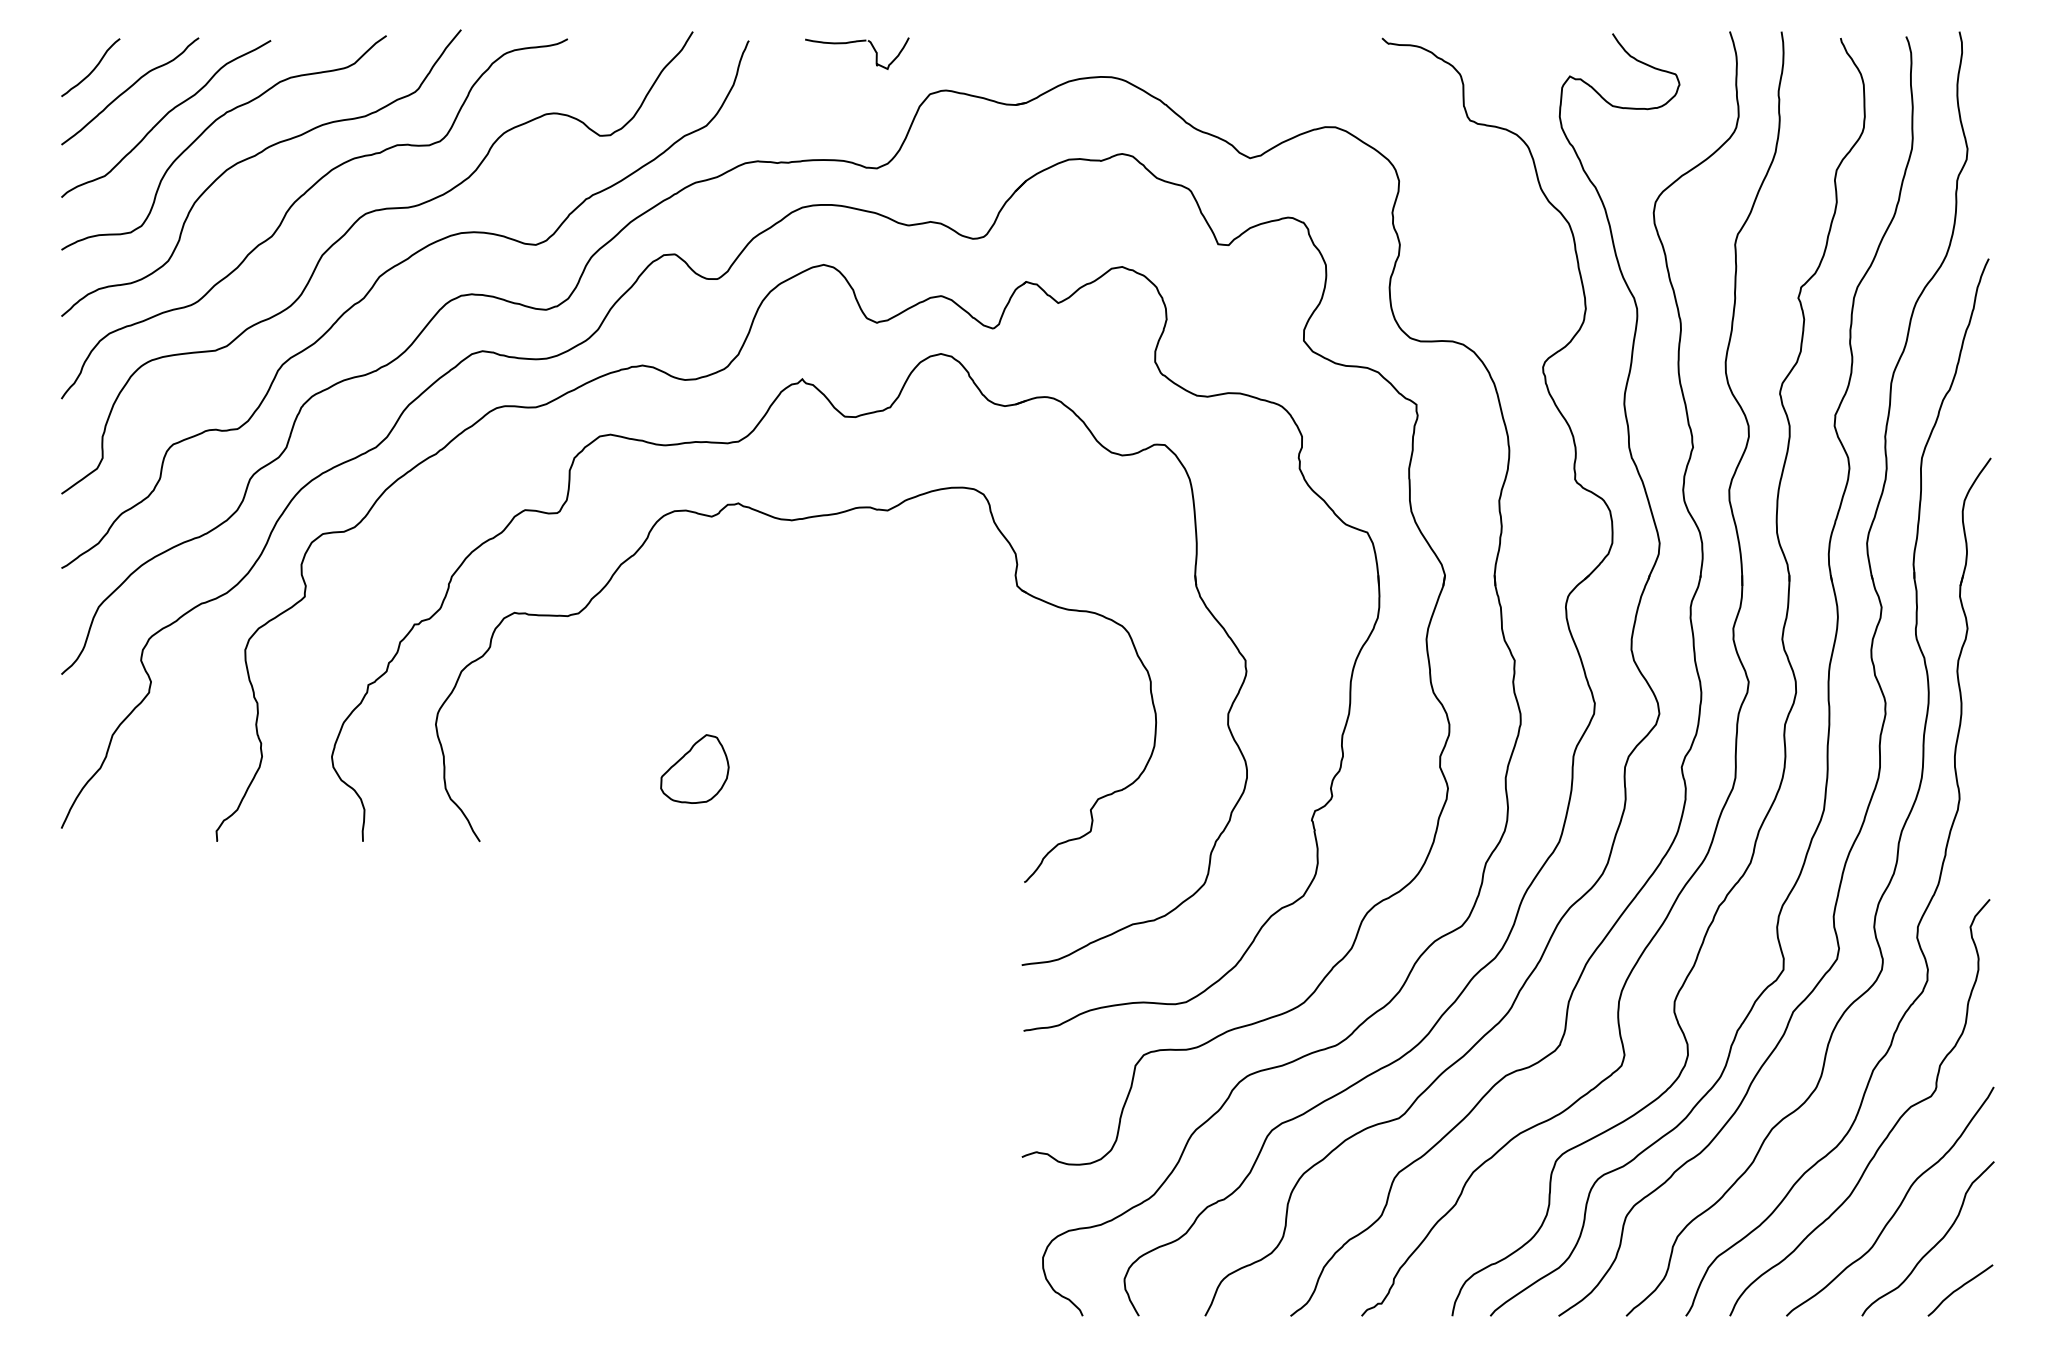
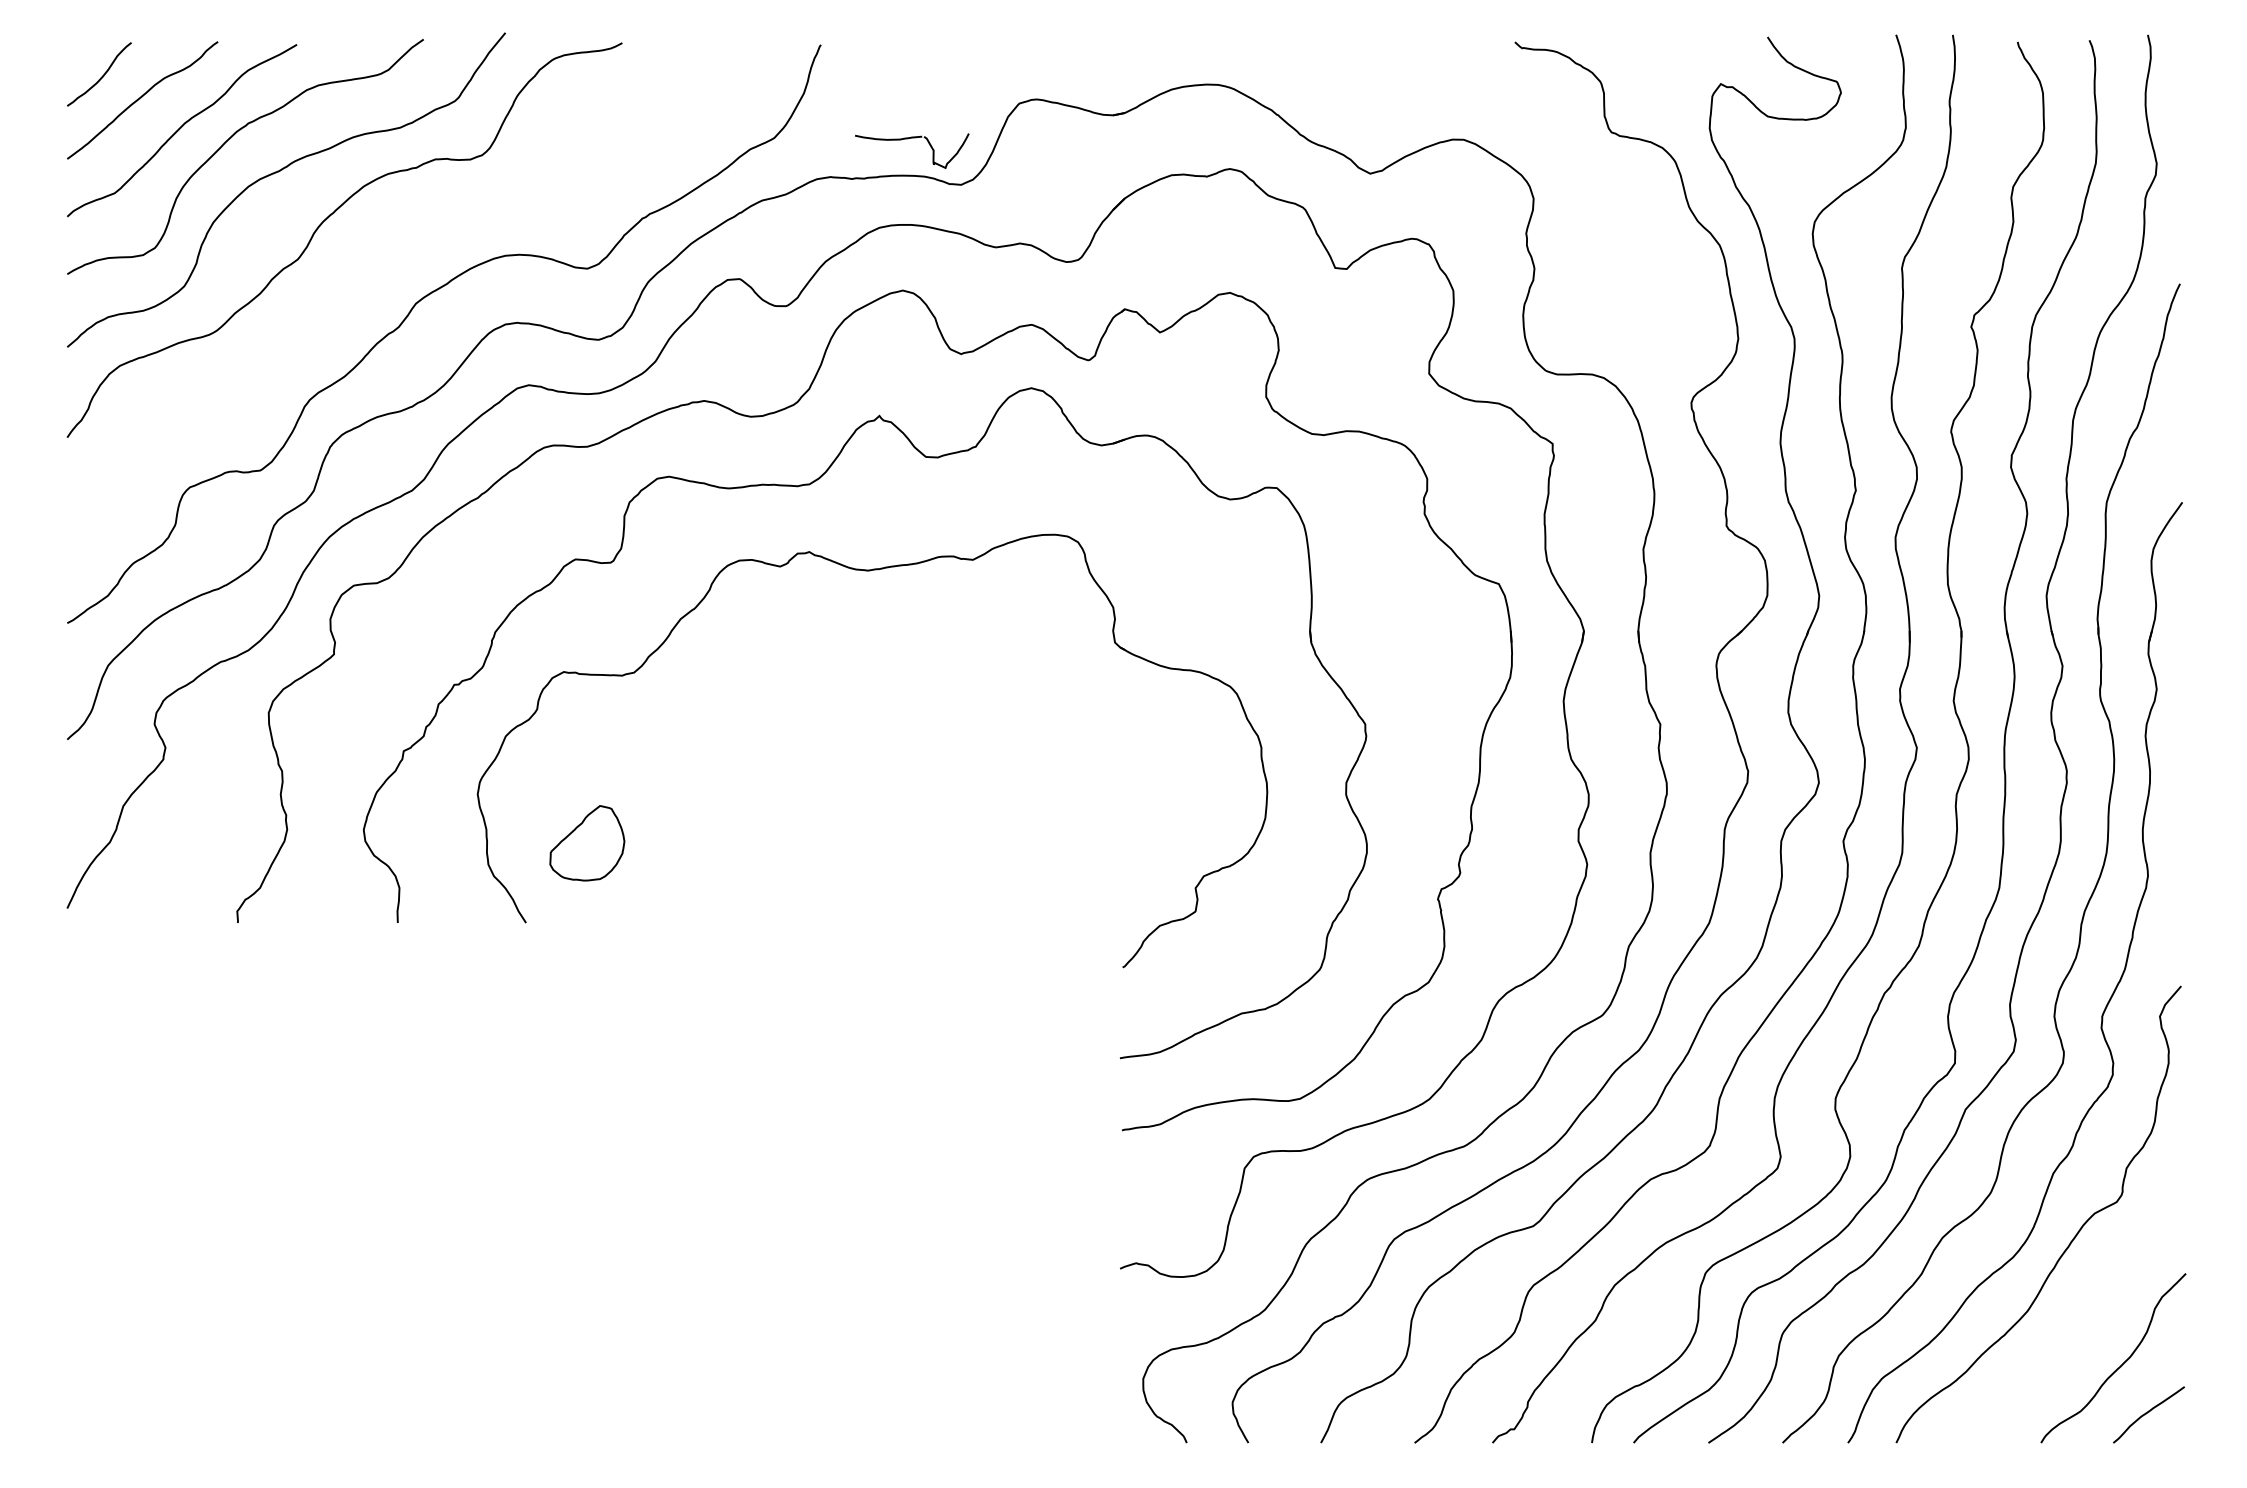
part: (857, 42) -> (912, 138), moved
curve: (345, 235) -> (378, 258), removed
part: (694, 768) -> (586, 842), moved
curve: (1897, 1207) -> (2079, 1323), removed

